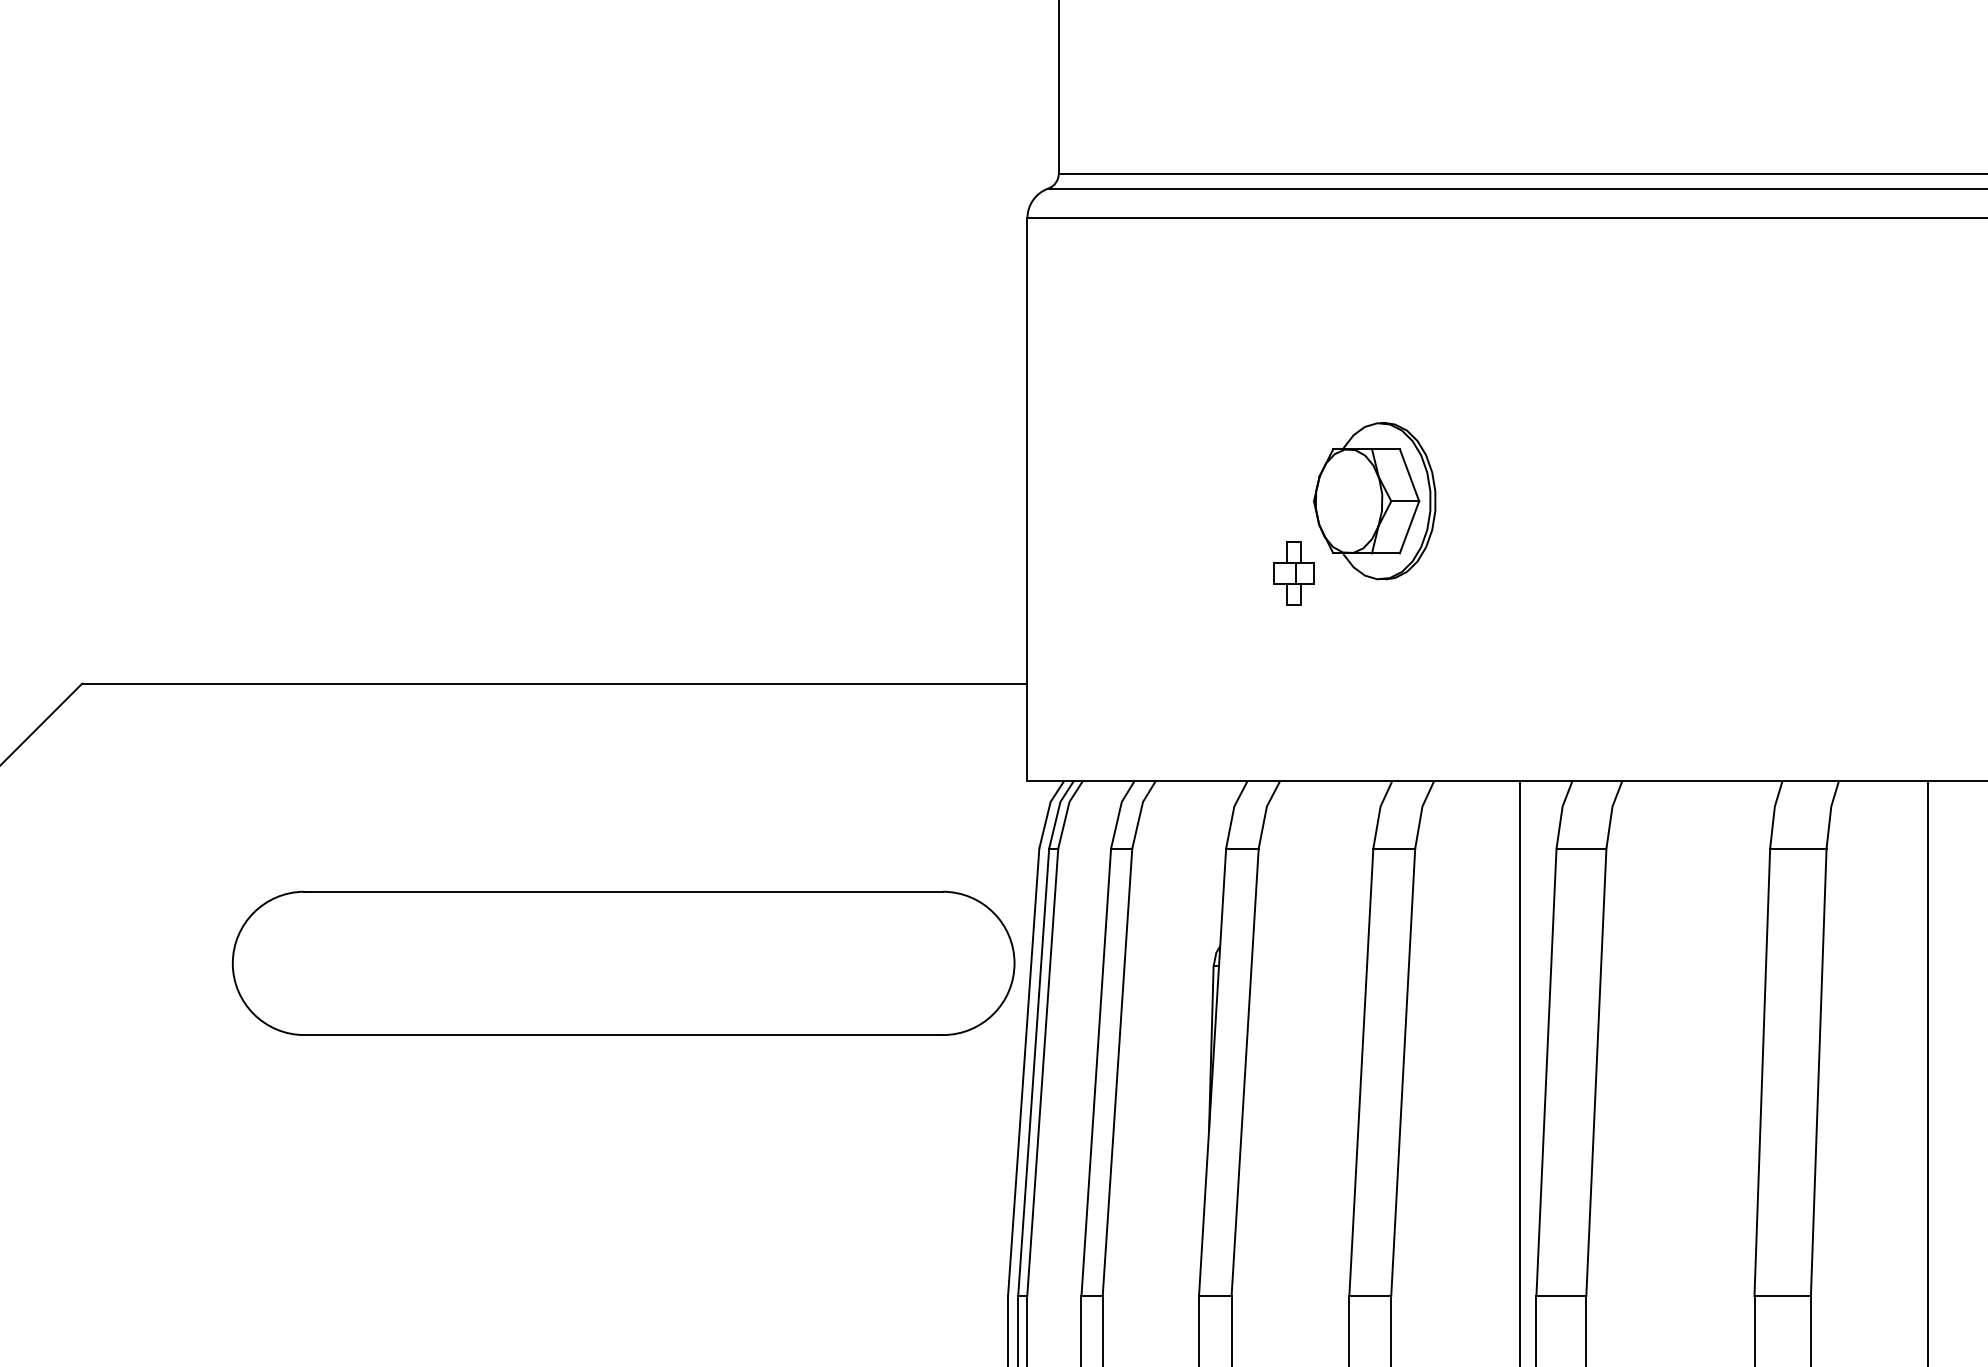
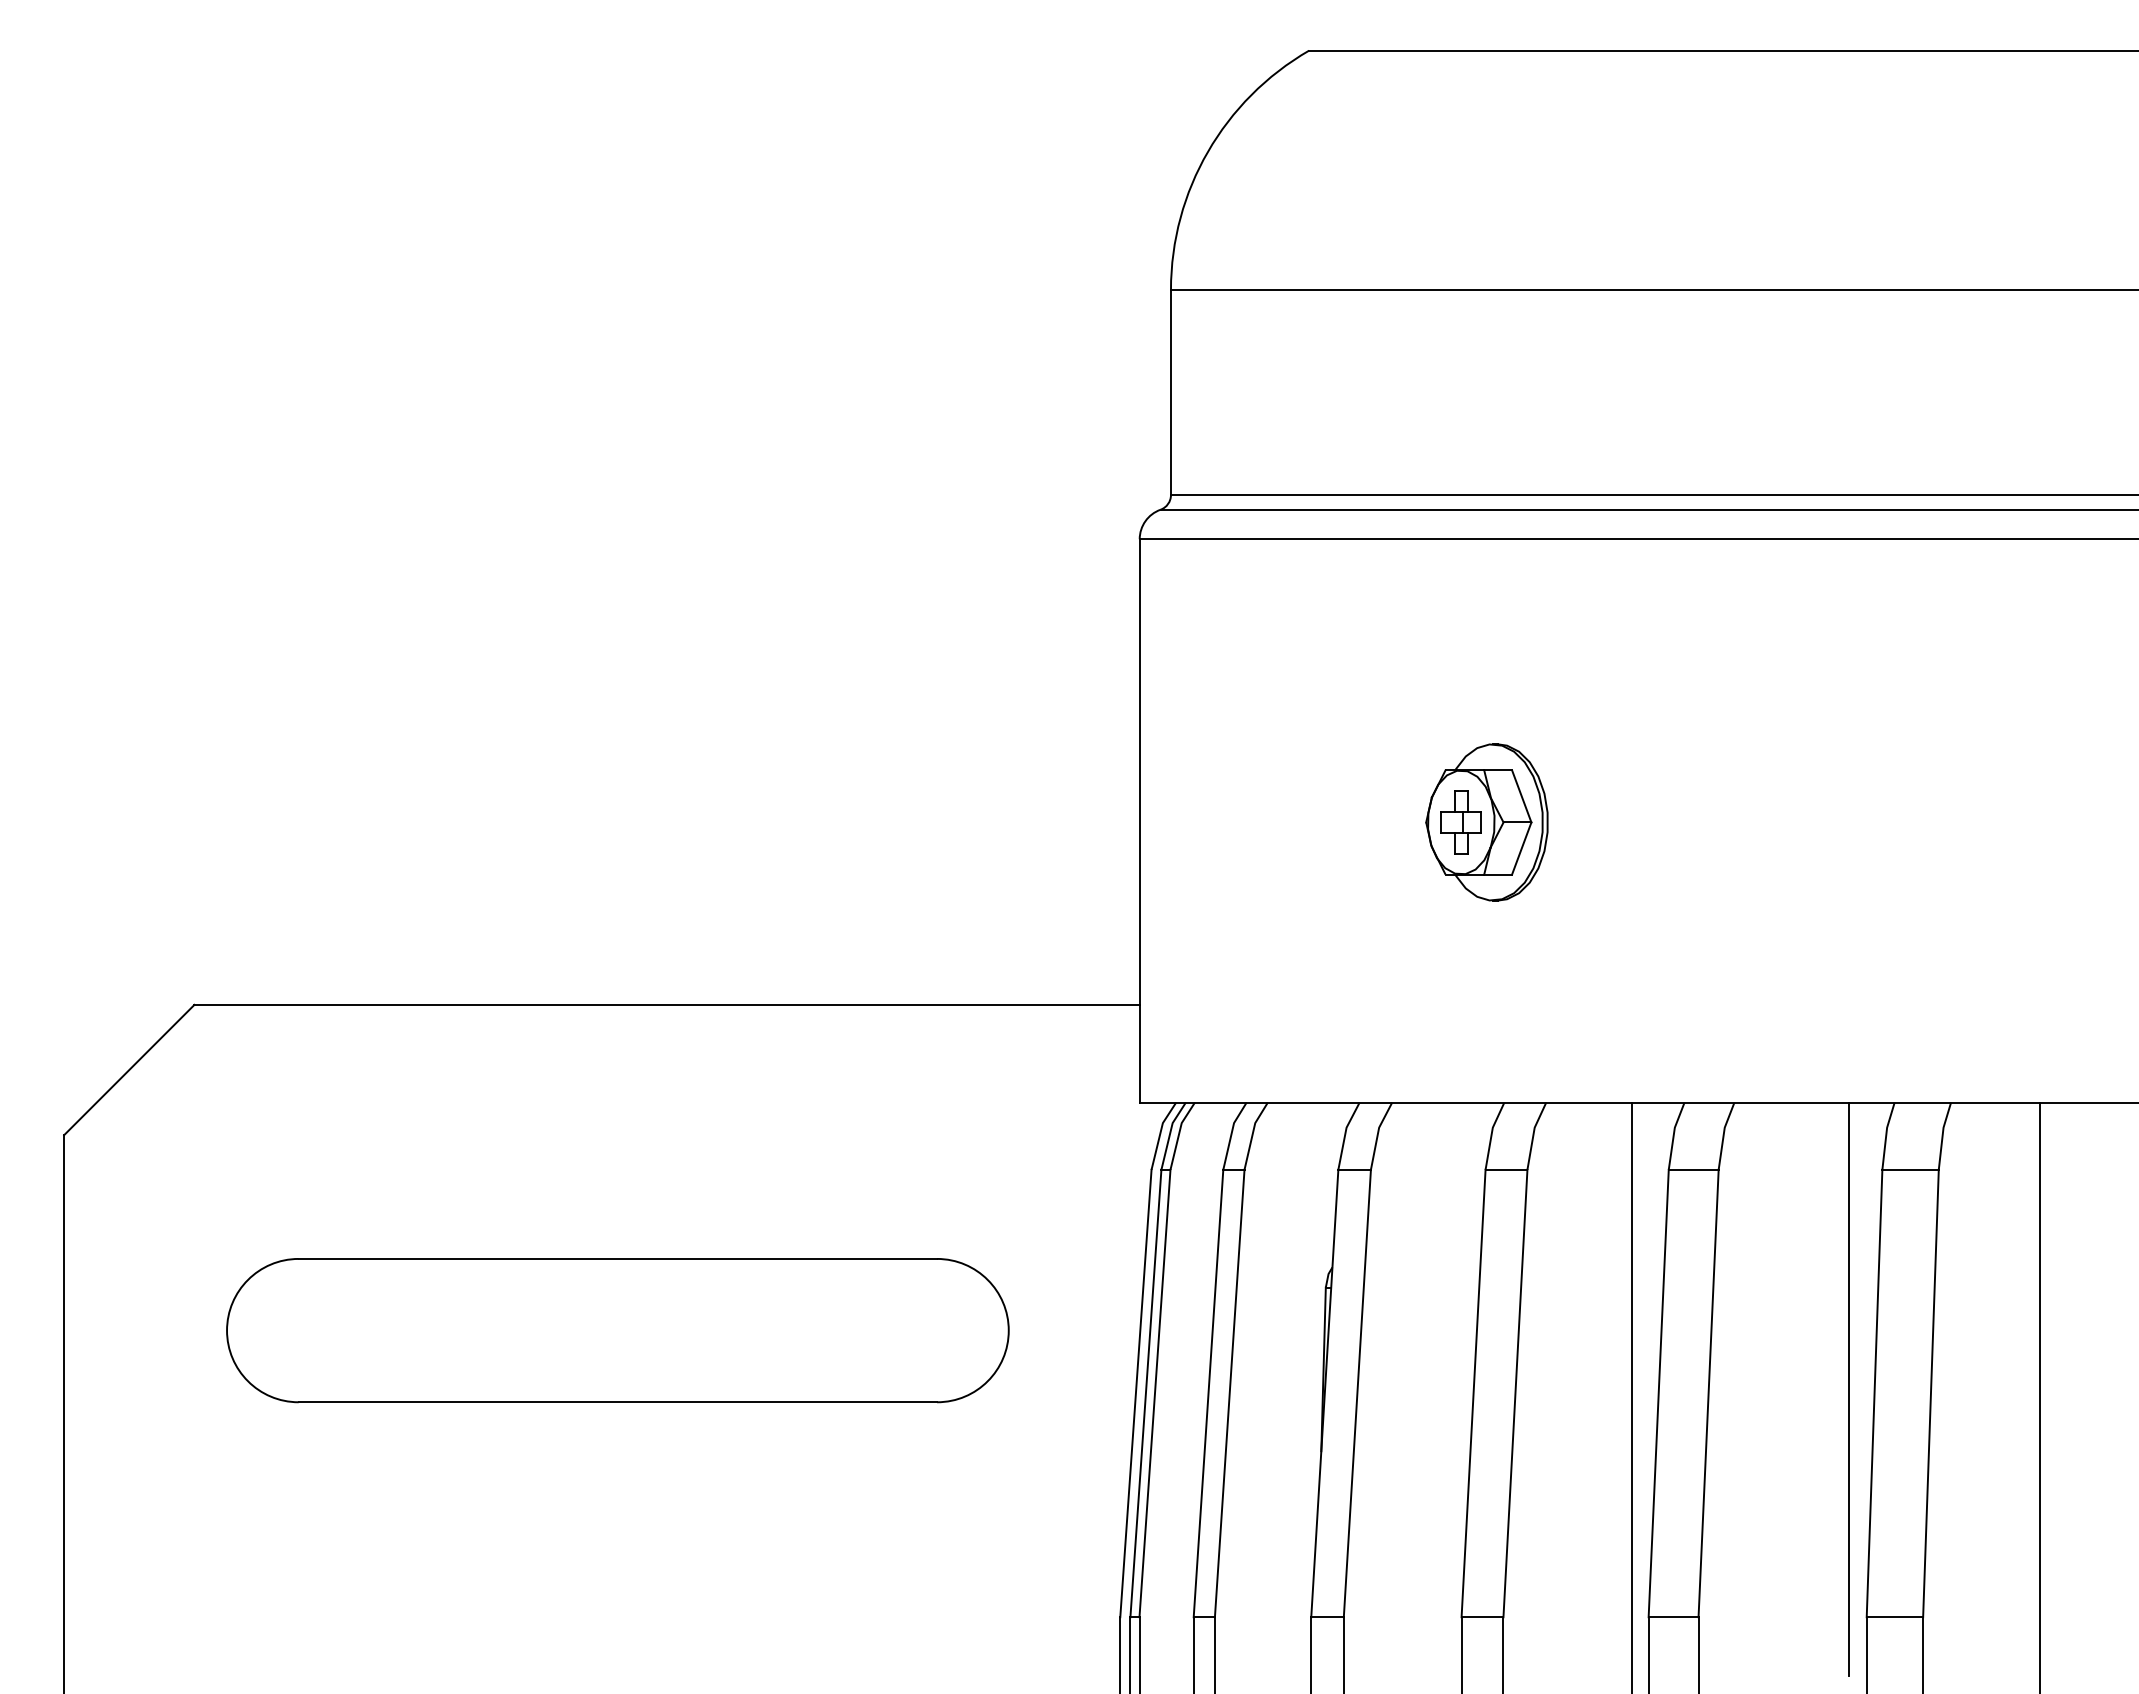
part: (1293, 573) -> (1460, 822), moved
part: (623, 963) -> (617, 1330), moved
line: (1737, 1067) -> (1849, 1388), added

